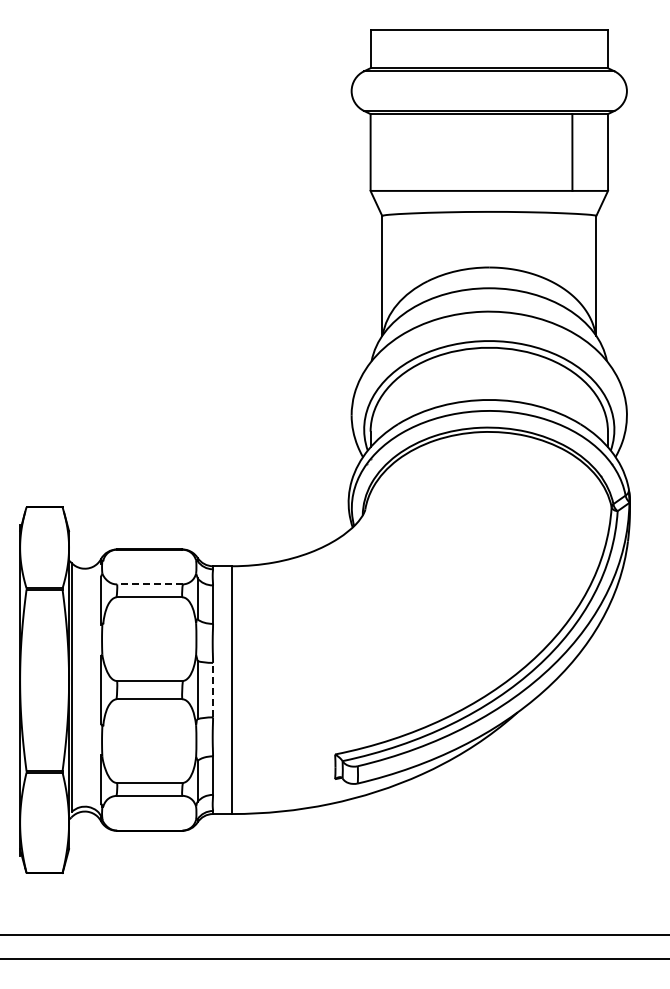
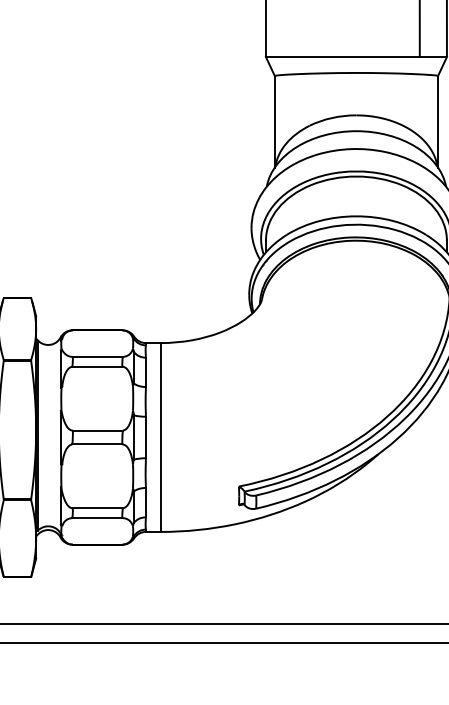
line: (150, 584) -> (98, 356), dashed -> solid
line: (213, 689) -> (146, 437), dashed -> solid

